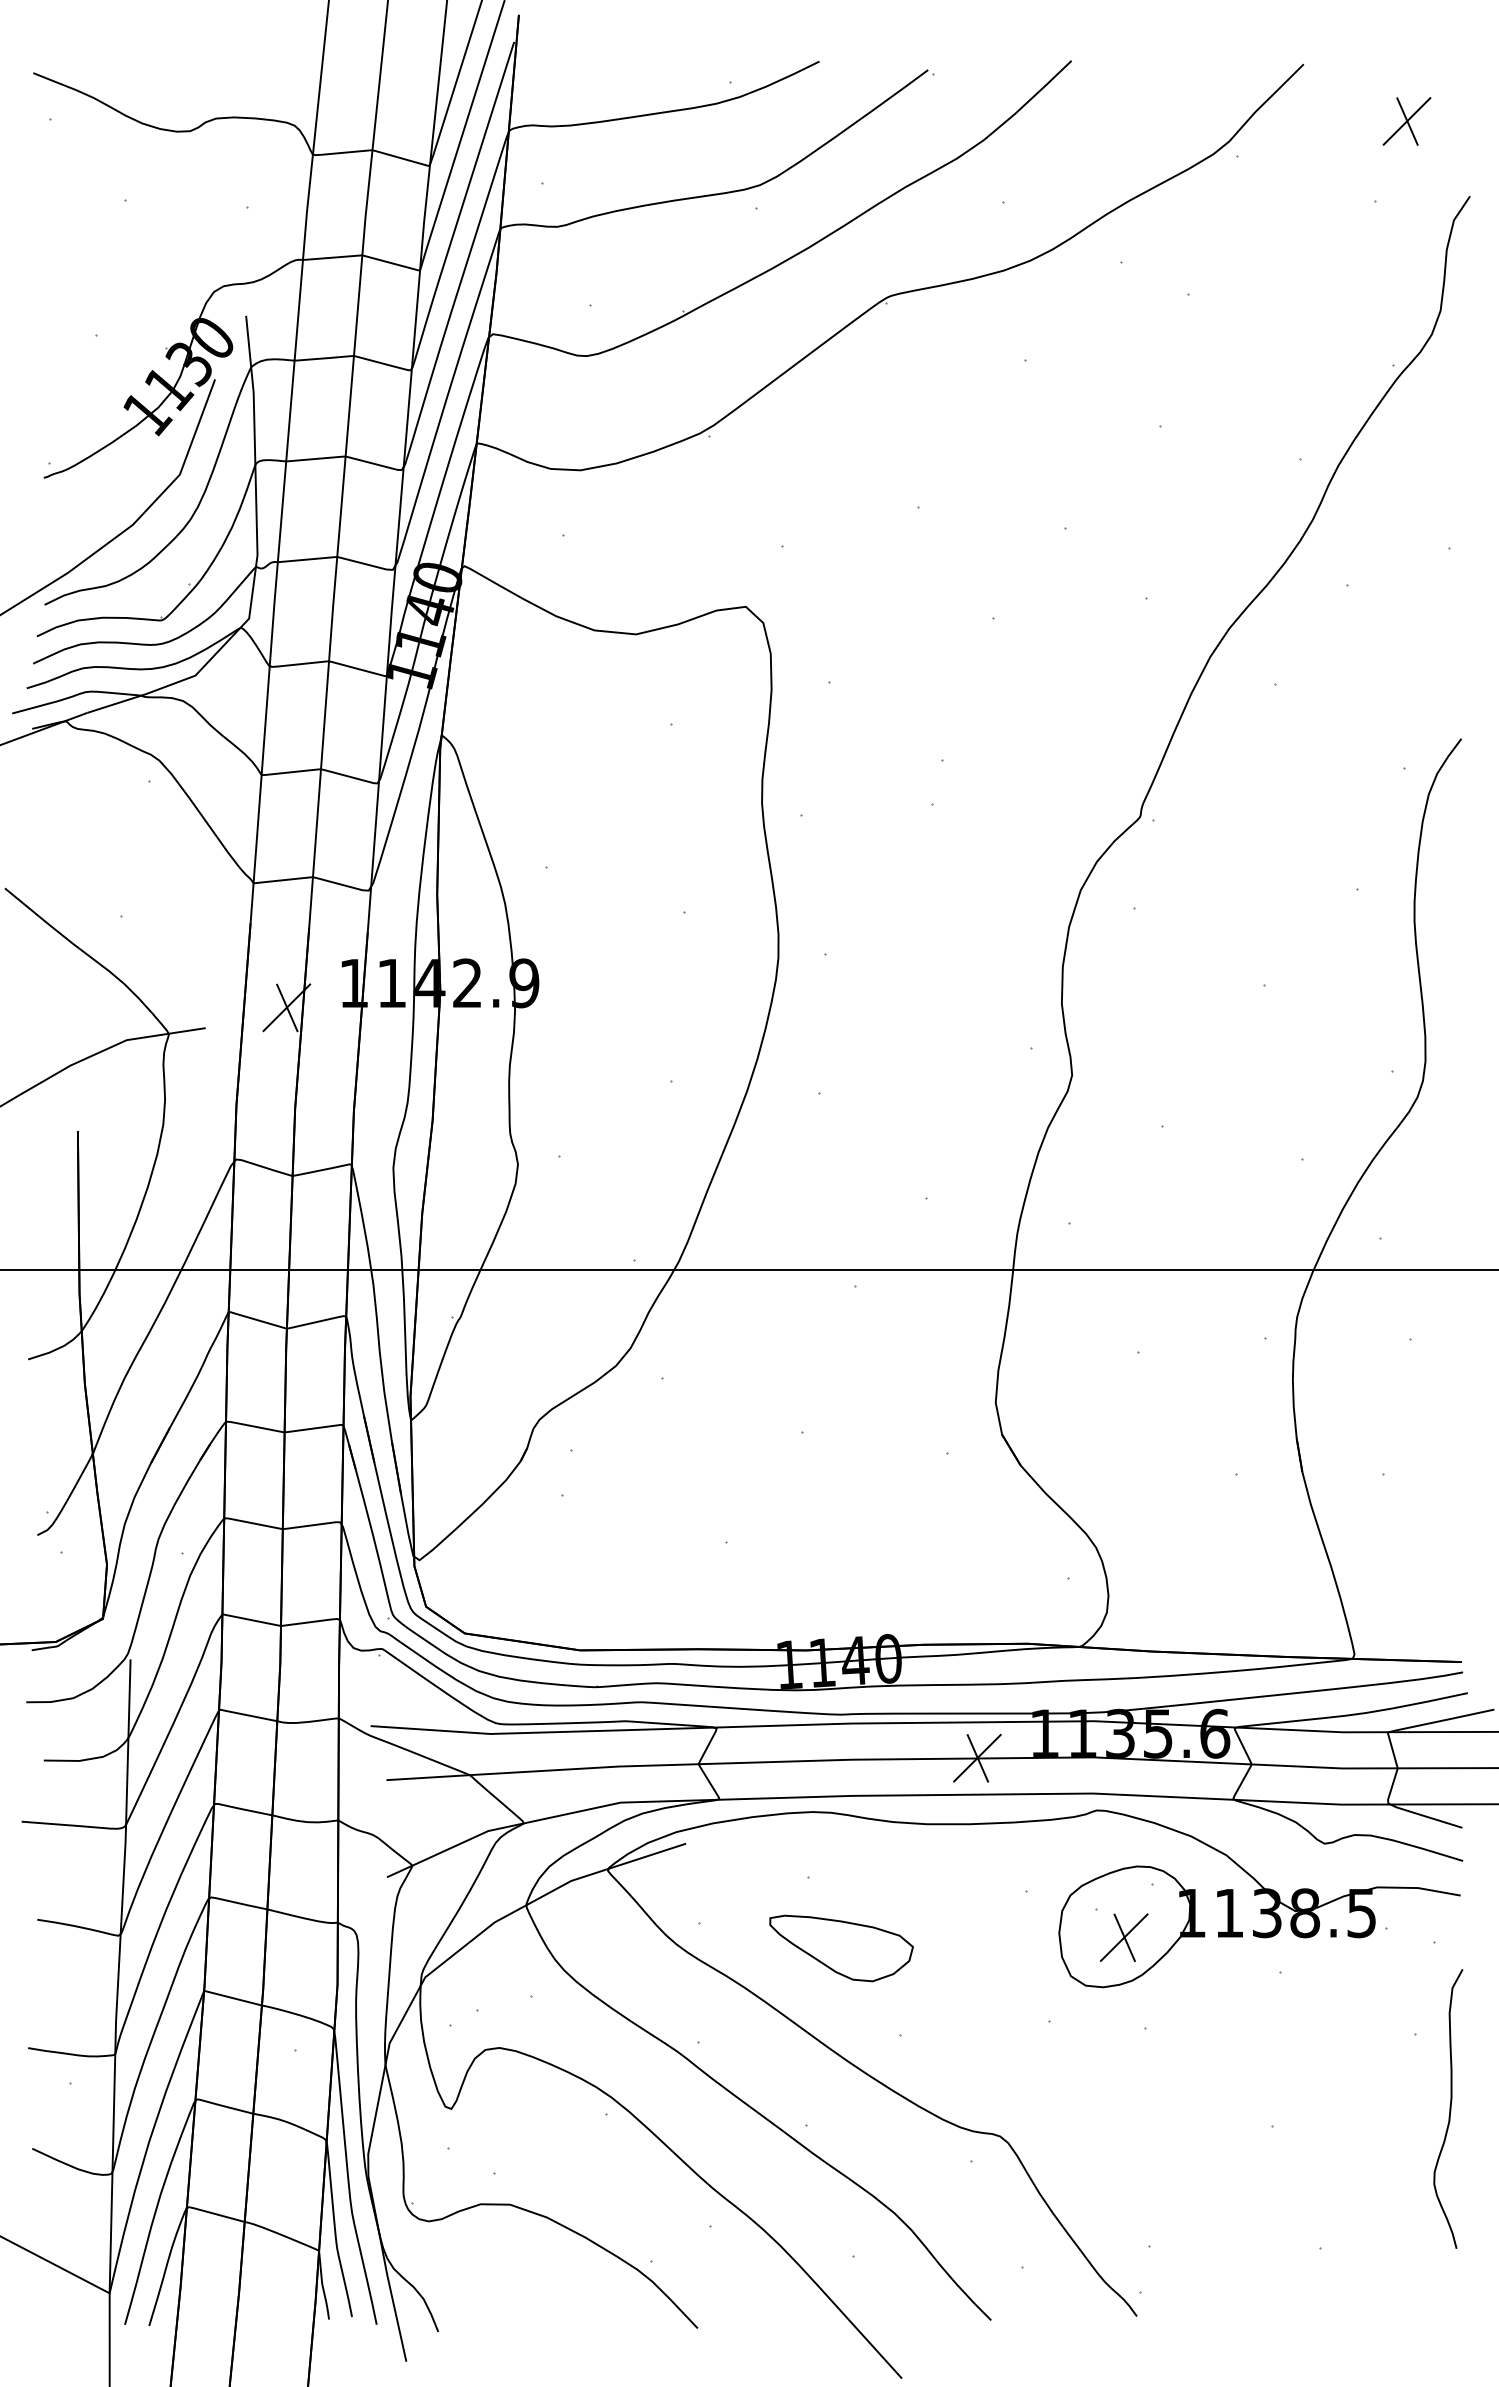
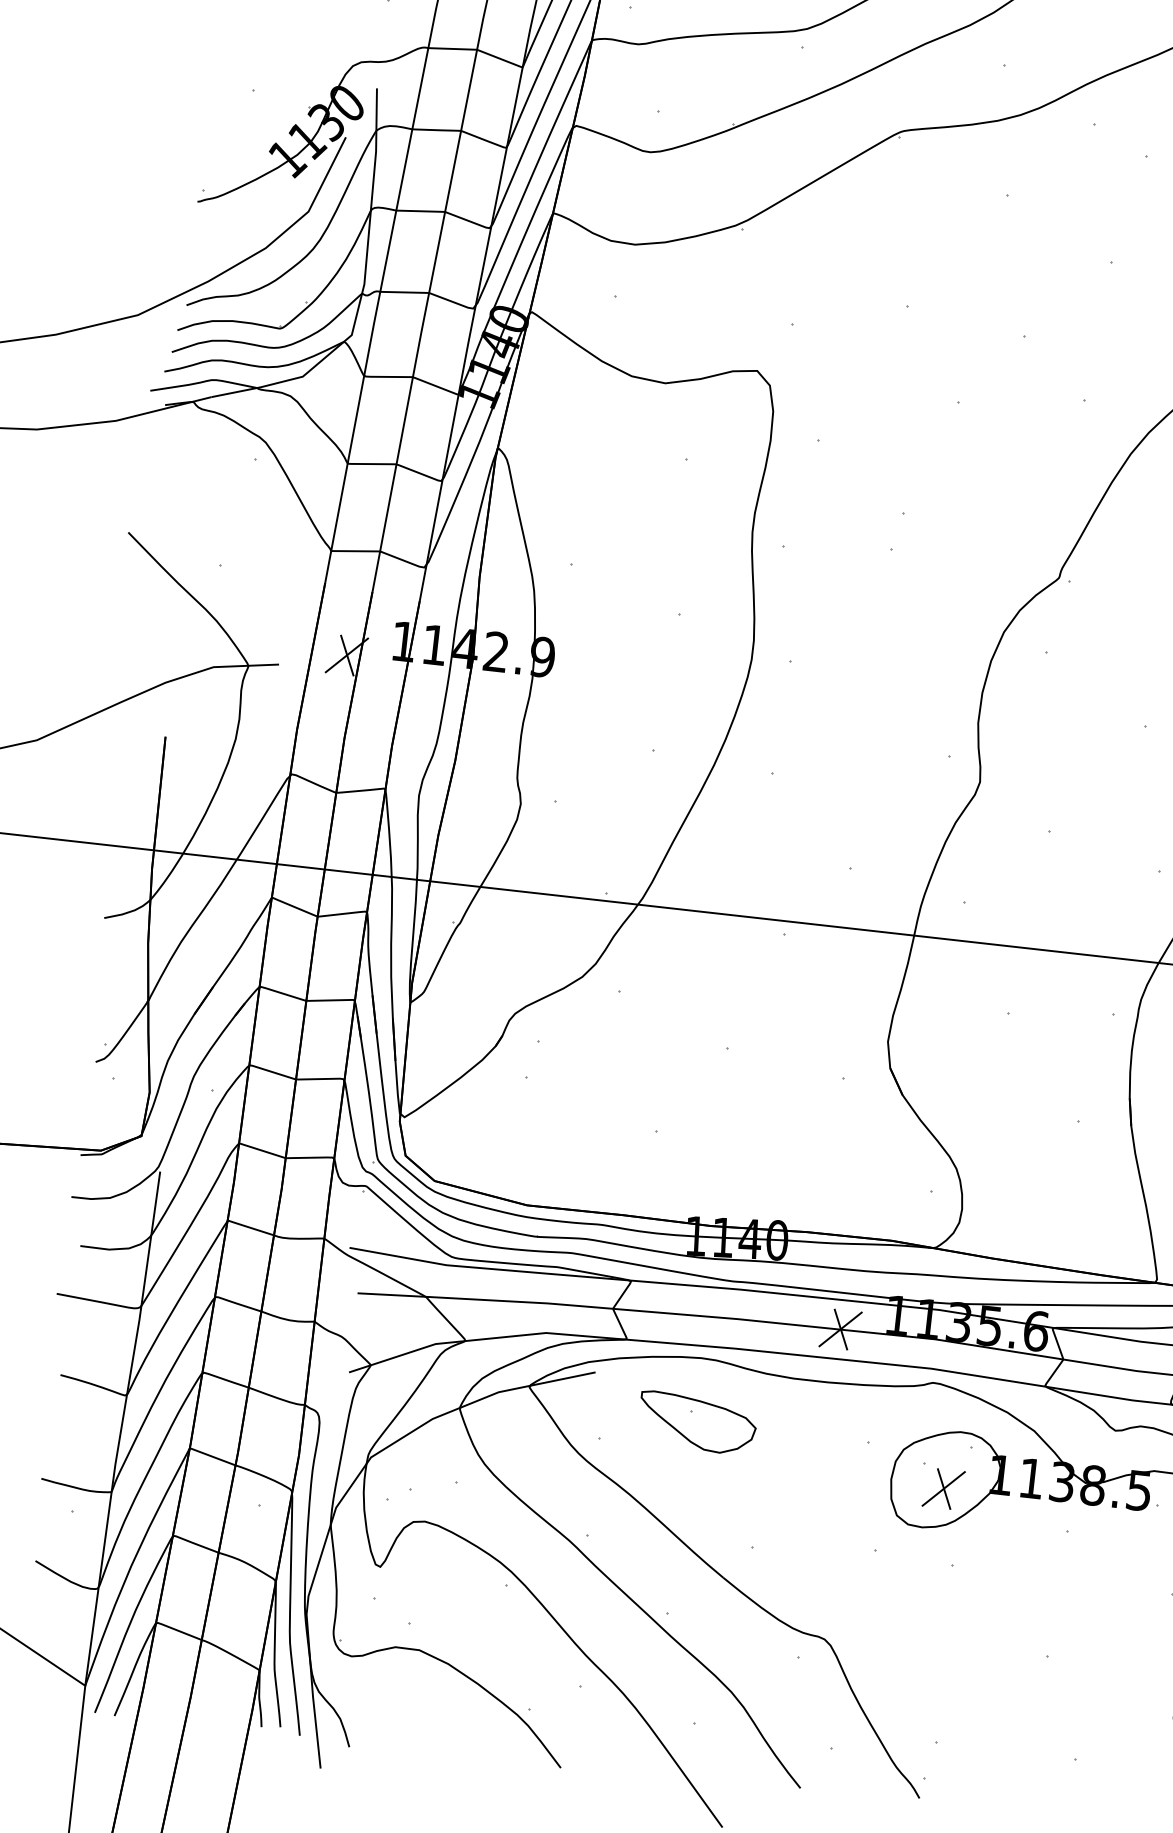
part: (841, 1948) -> (697, 1423), moved

